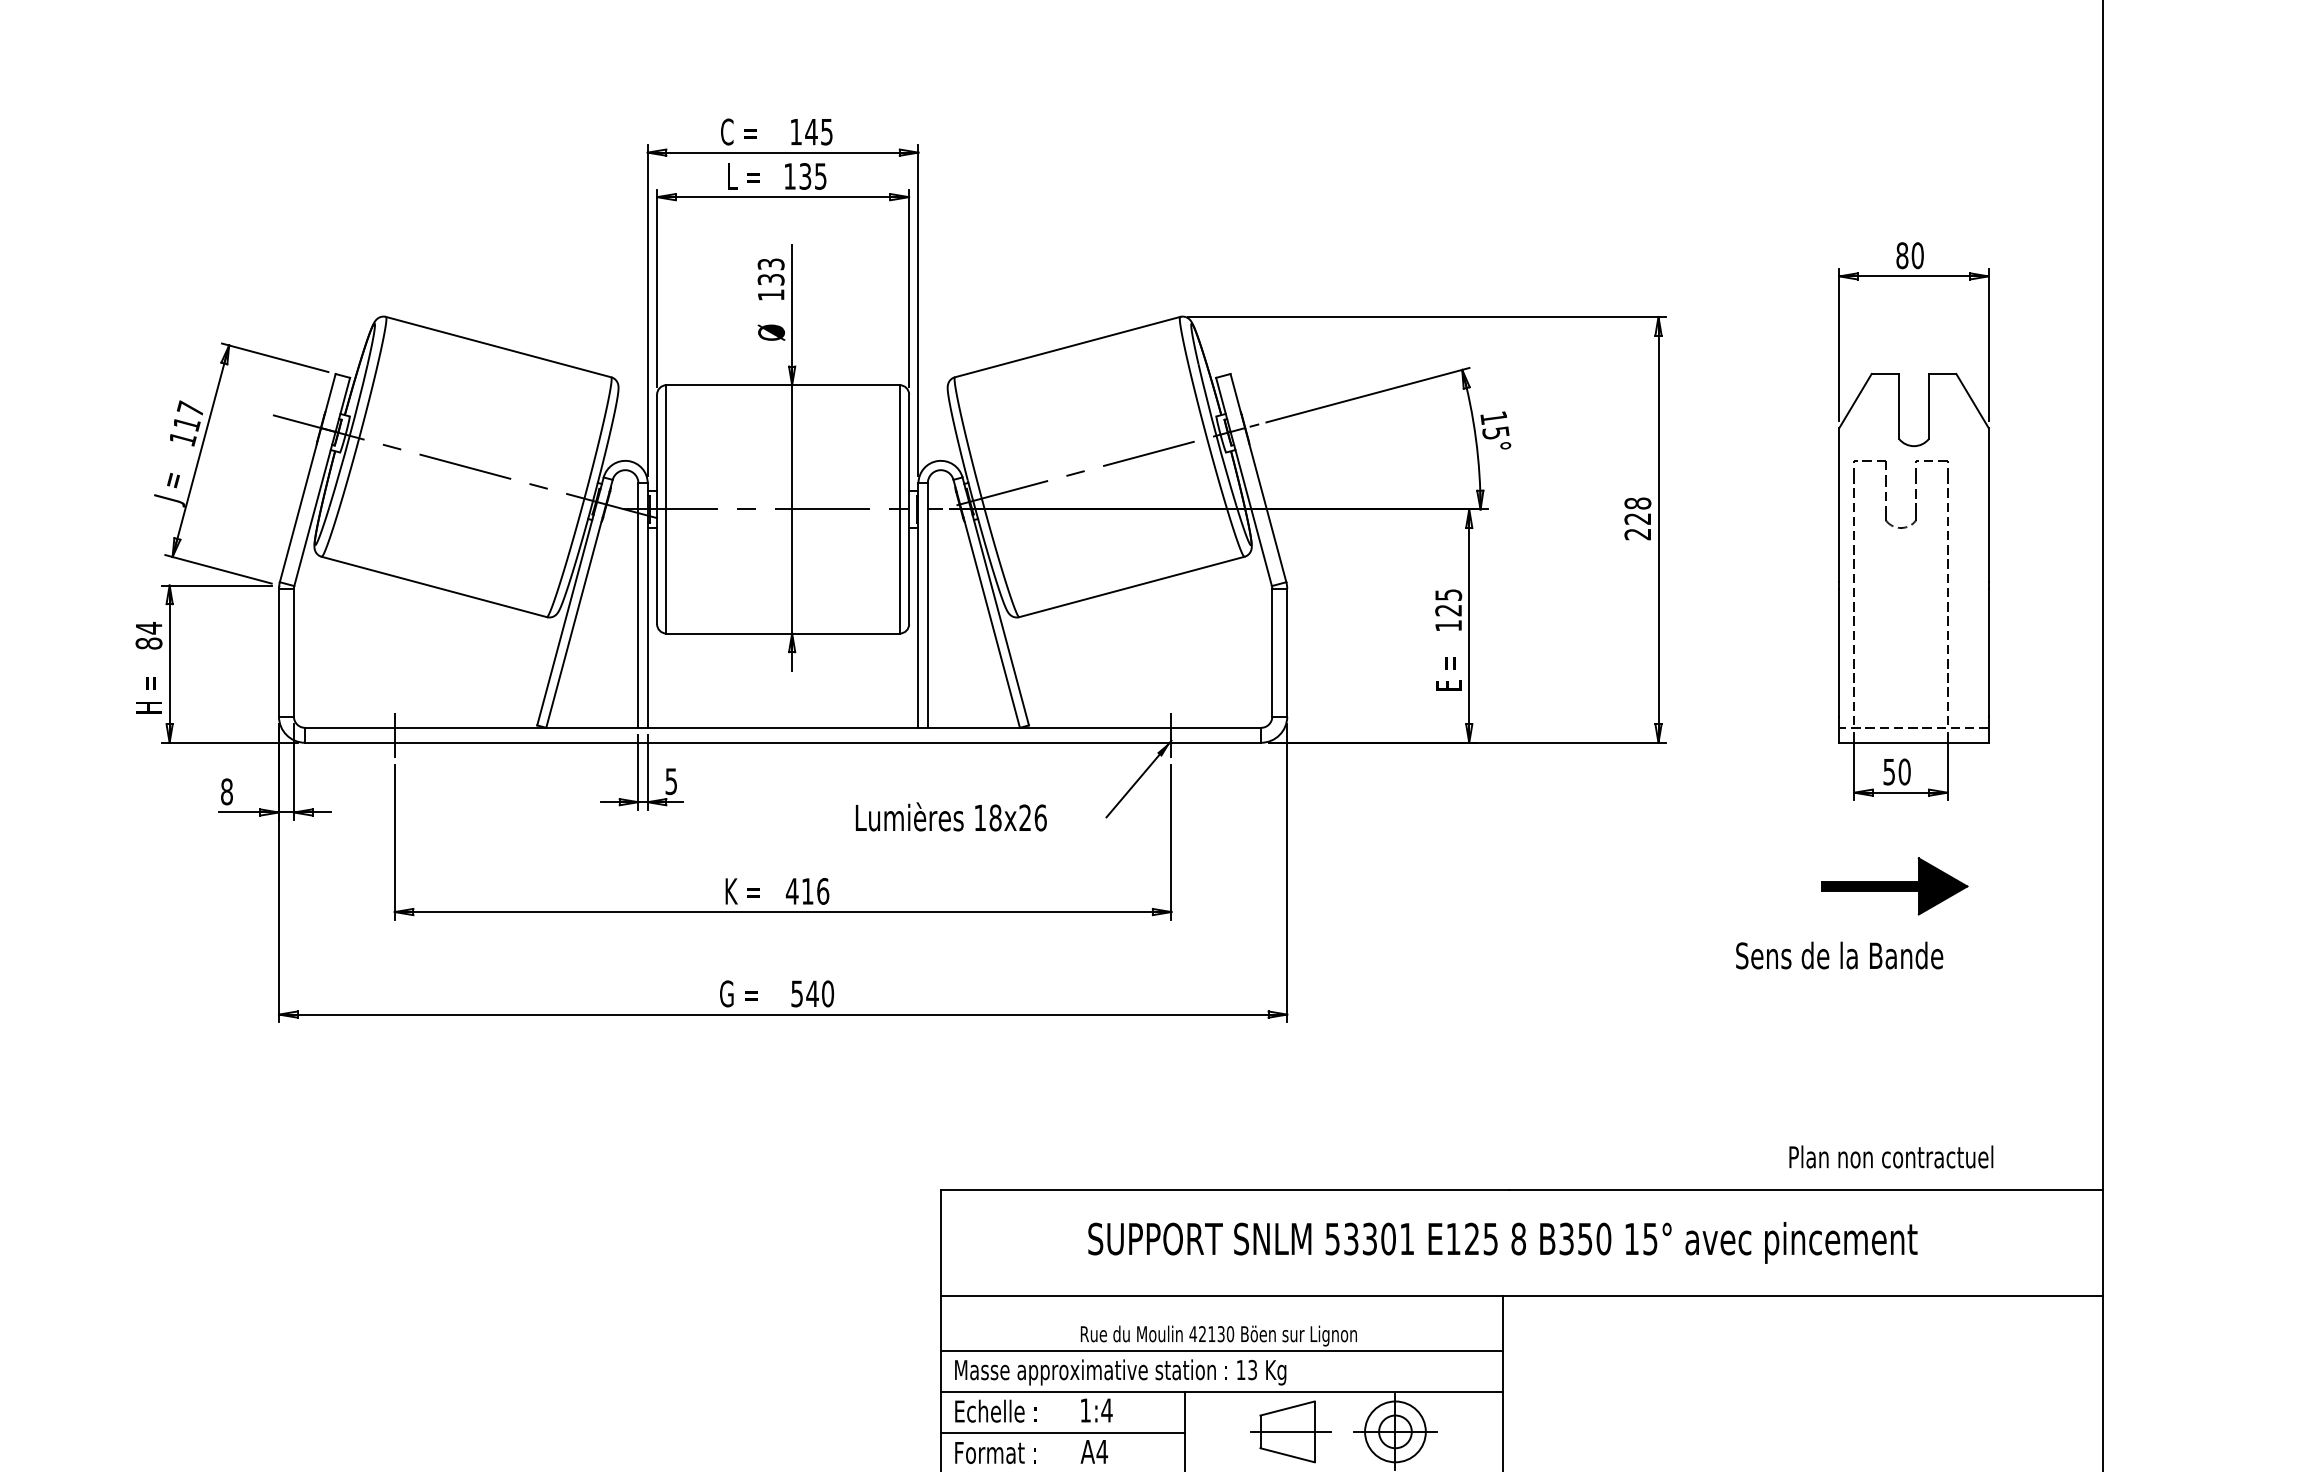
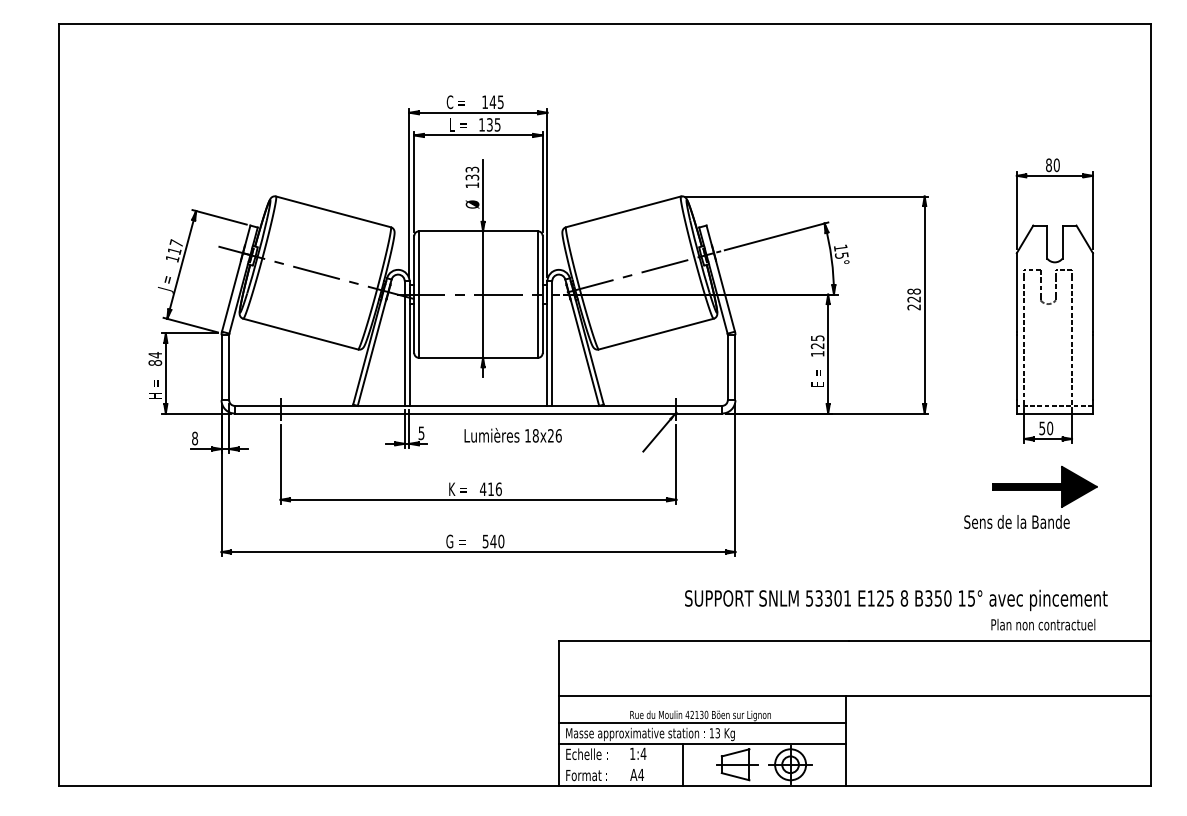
text: (949, 817) -> (512, 435), moved
part: (1895, 885) -> (1045, 486), size x1.4
text: (1503, 1243) -> (896, 600), moved
line: (1063, 1433) -> (621, 765), removed

